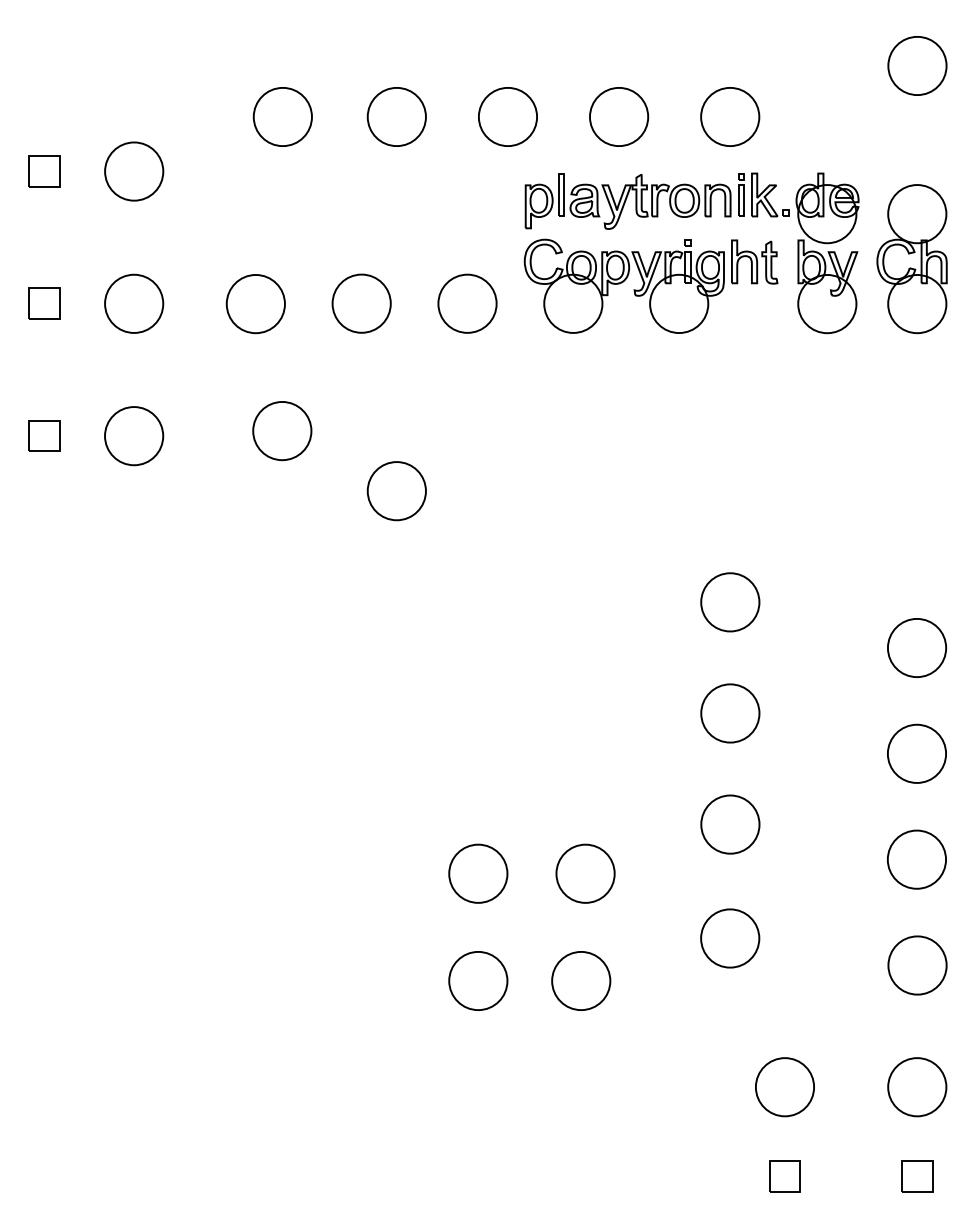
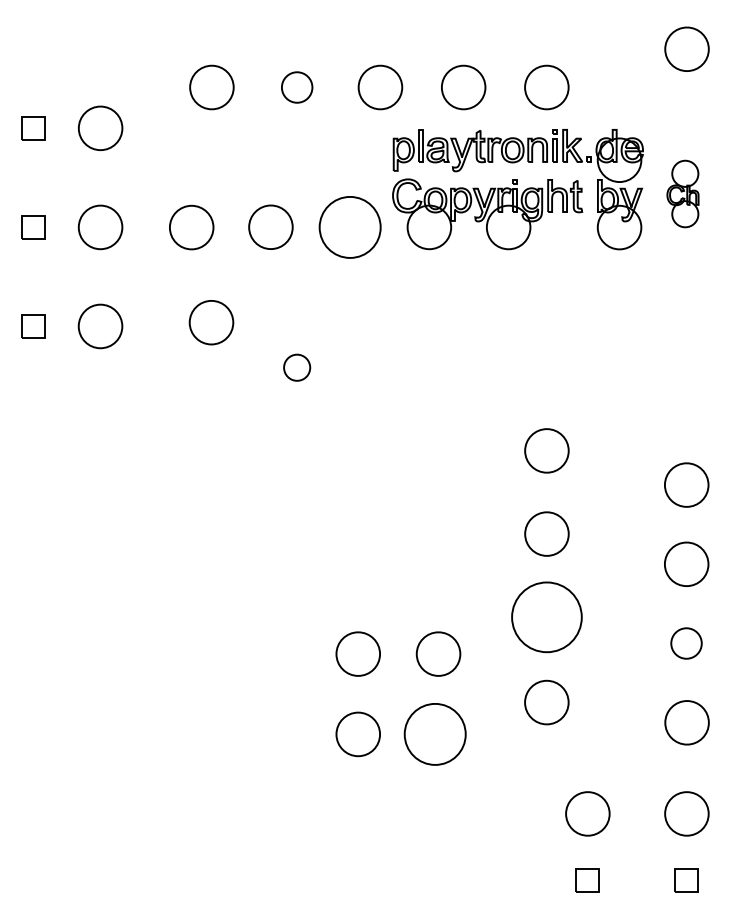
part: (396, 116) -> (296, 87), size x0.7
part: (911, 259) -> (682, 194), size x0.6
part: (467, 303) -> (350, 227), size x1.4
part: (396, 491) -> (296, 367), size x0.6
part: (730, 824) -> (547, 617), size x1.6
part: (916, 859) -> (686, 643), size x0.7
part: (581, 980) -> (435, 734), size x1.4

